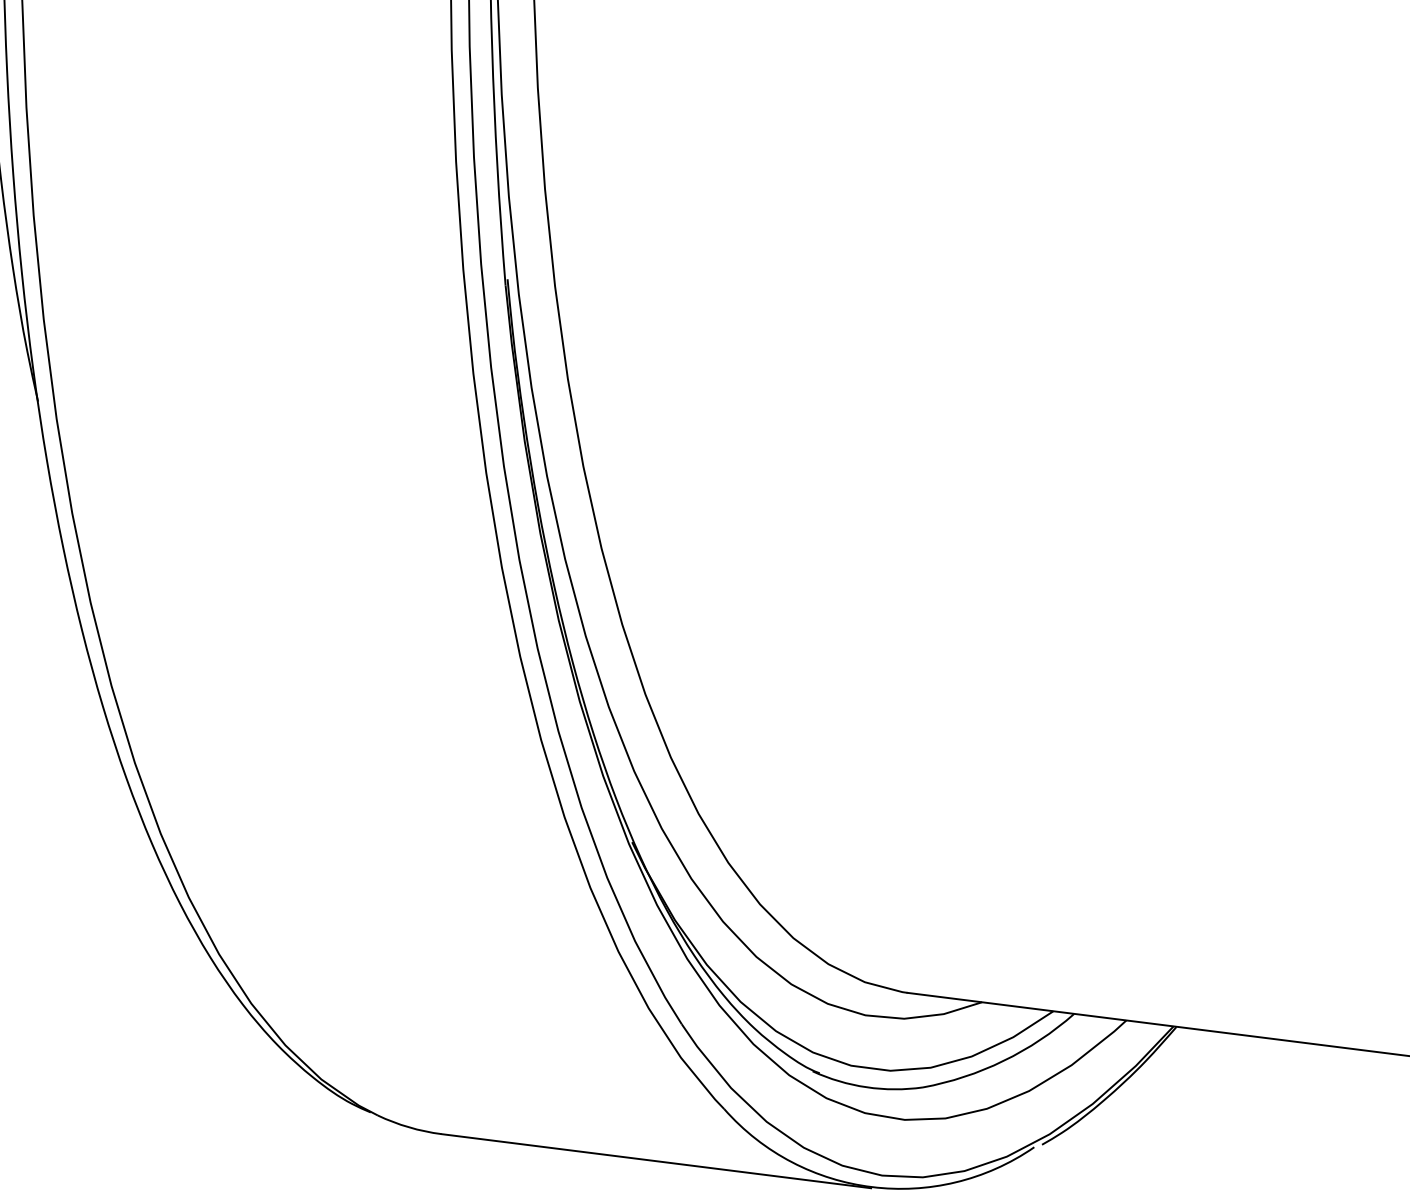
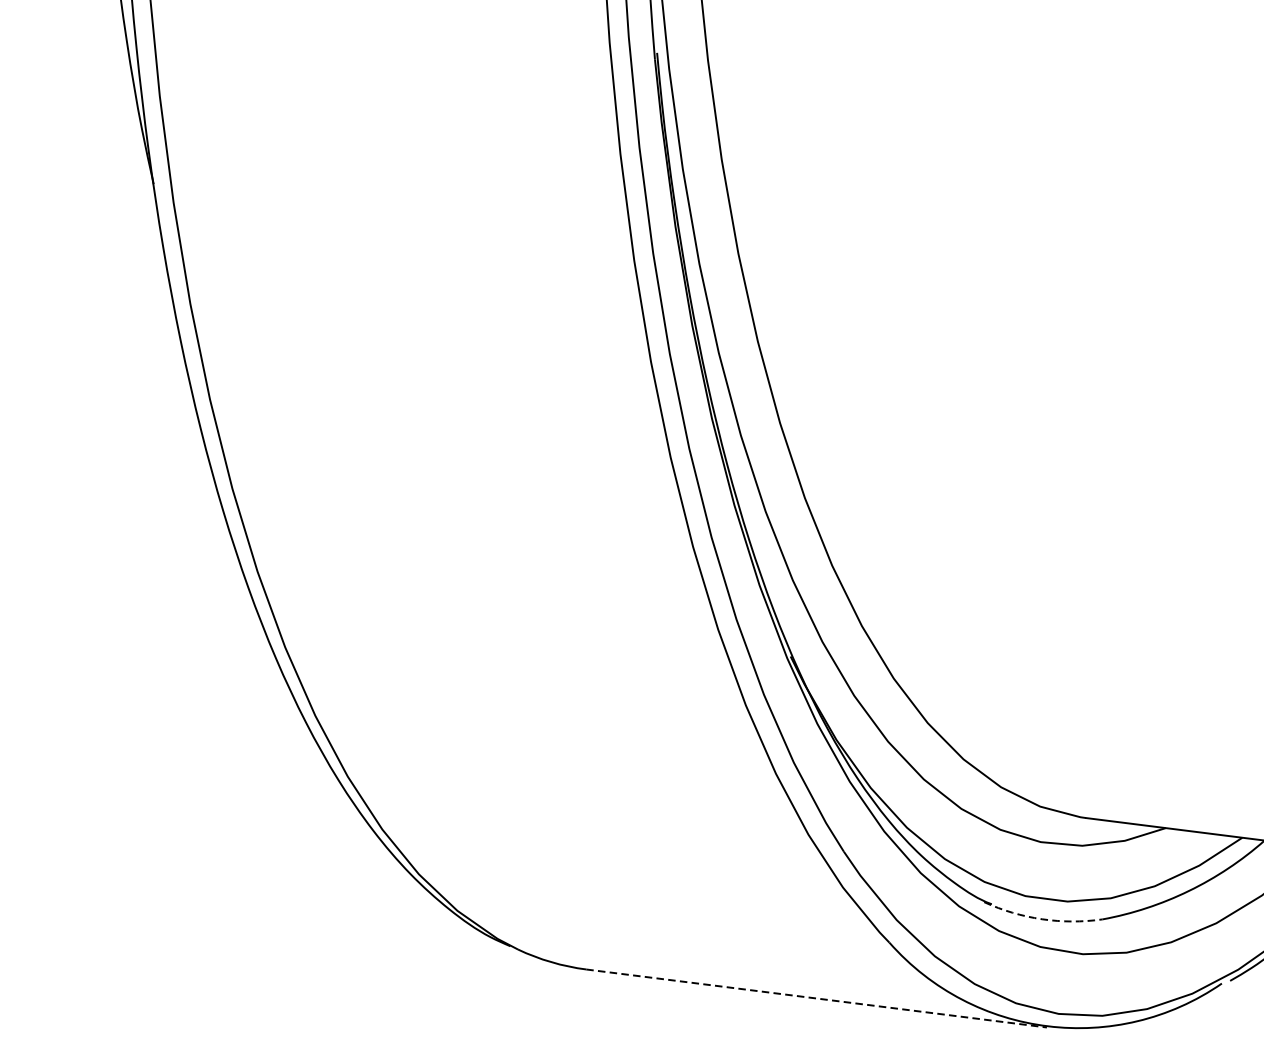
arc: (866, 1087) -> (1041, 919), solid -> dashed
line: (656, 1161) -> (816, 998), solid -> dashed

